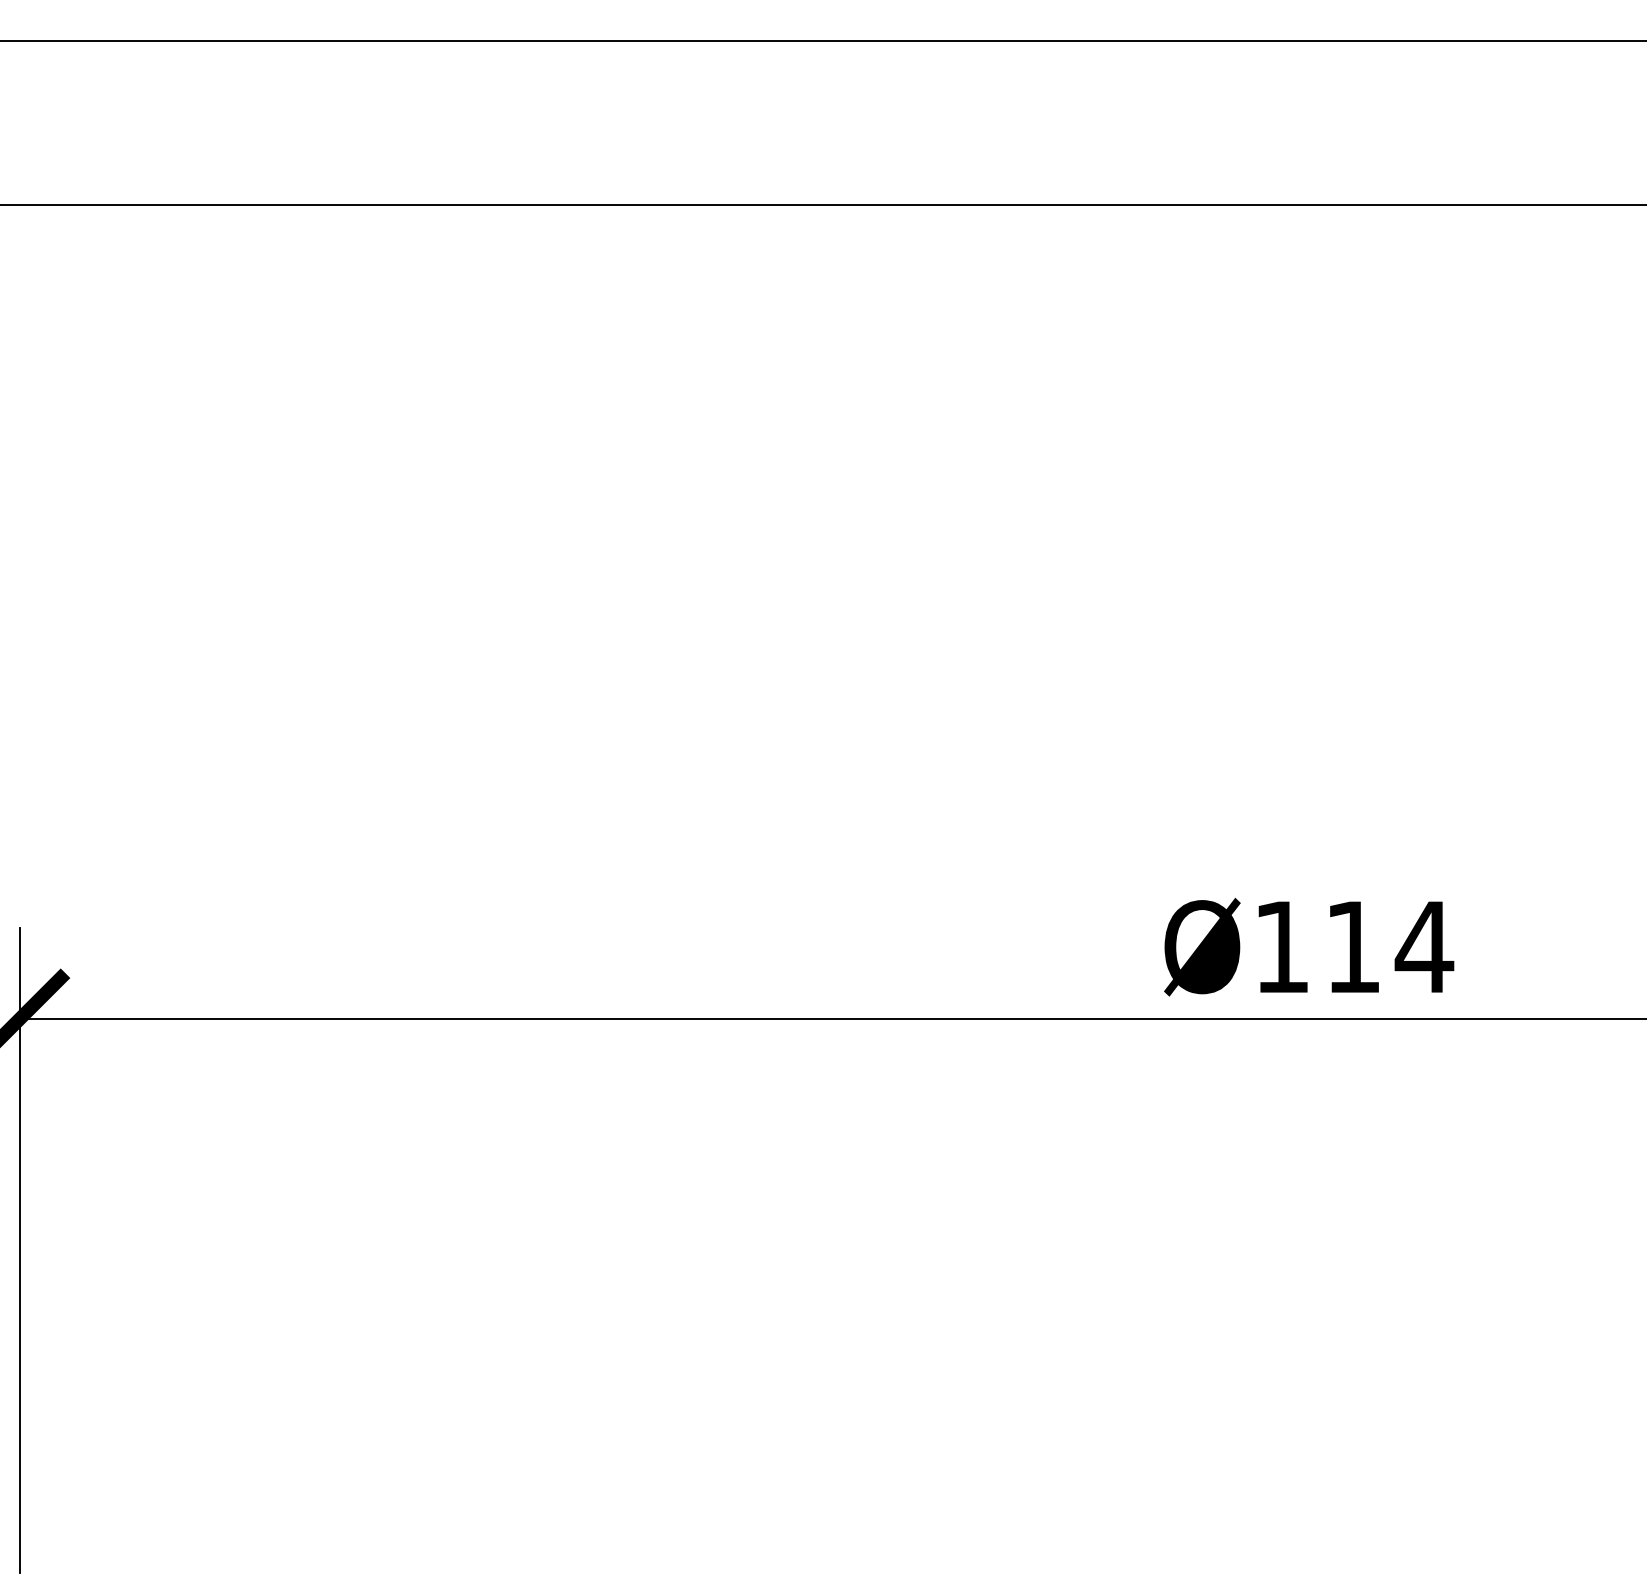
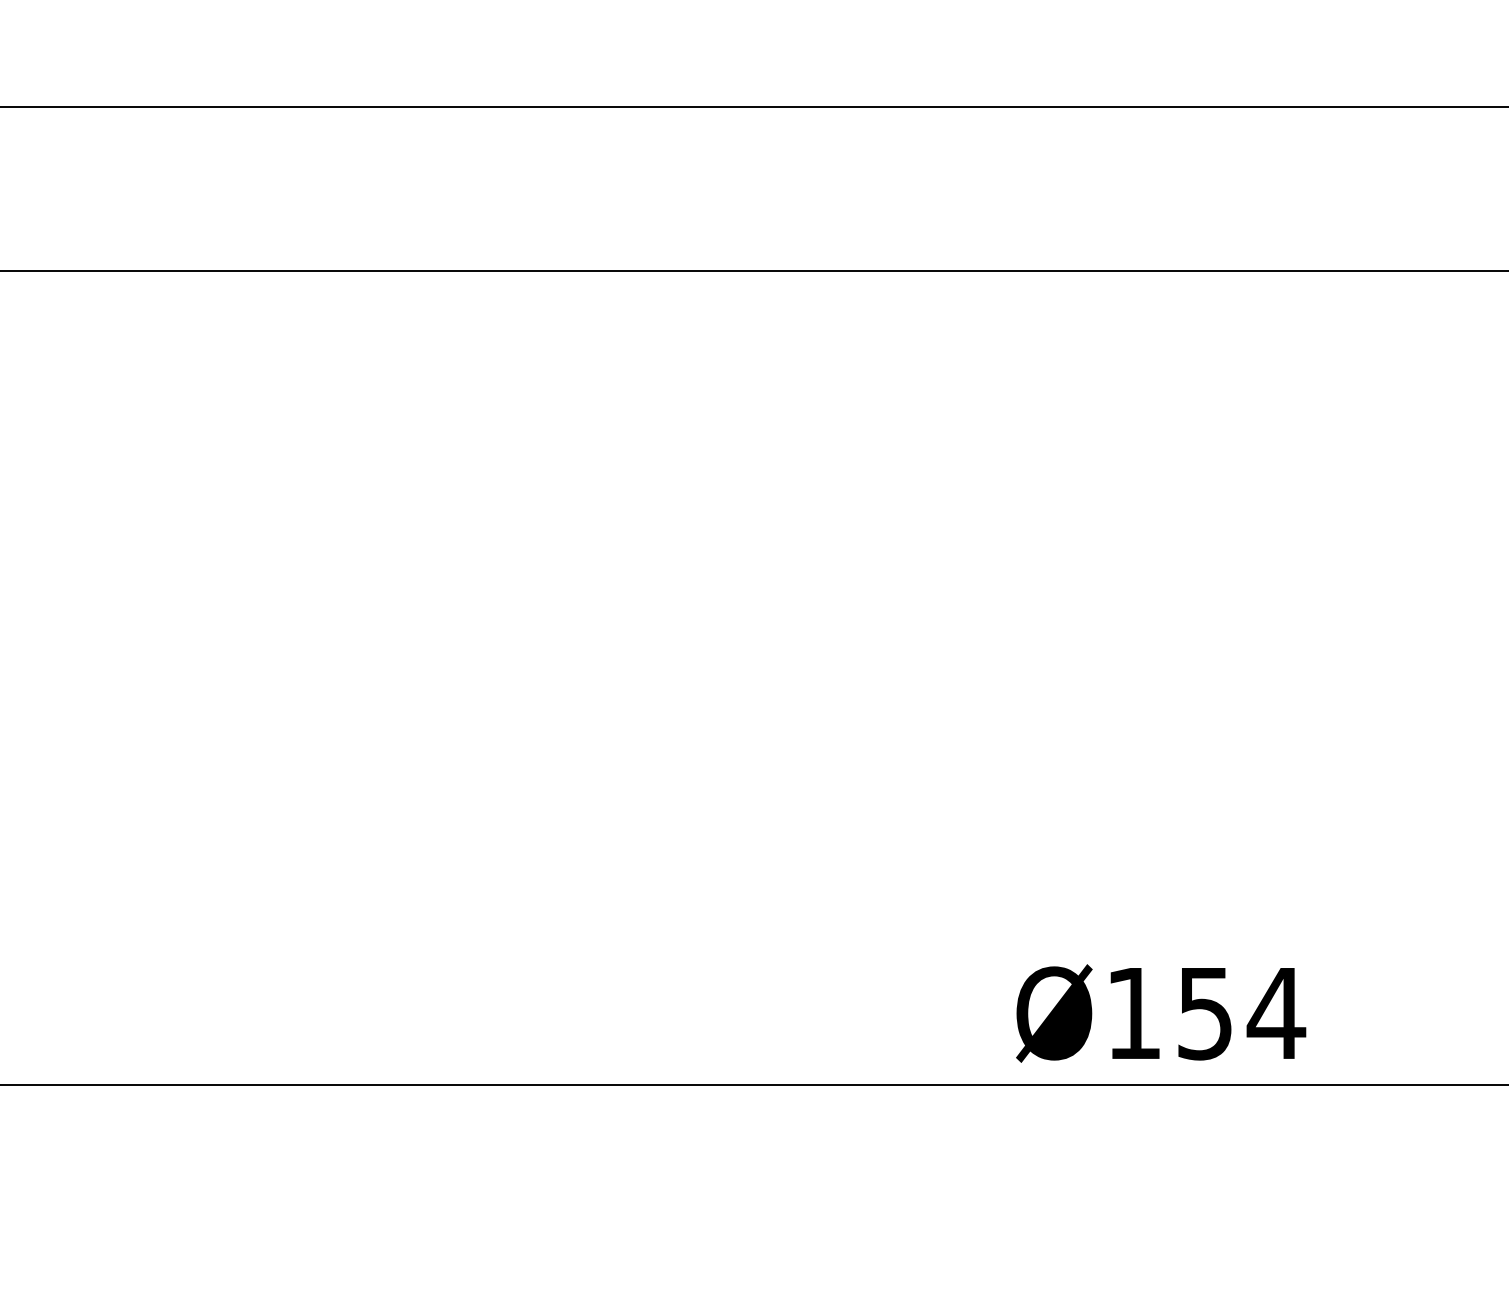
text: (1352, 947) -> (1204, 1013), Ø114 -> Ø154

